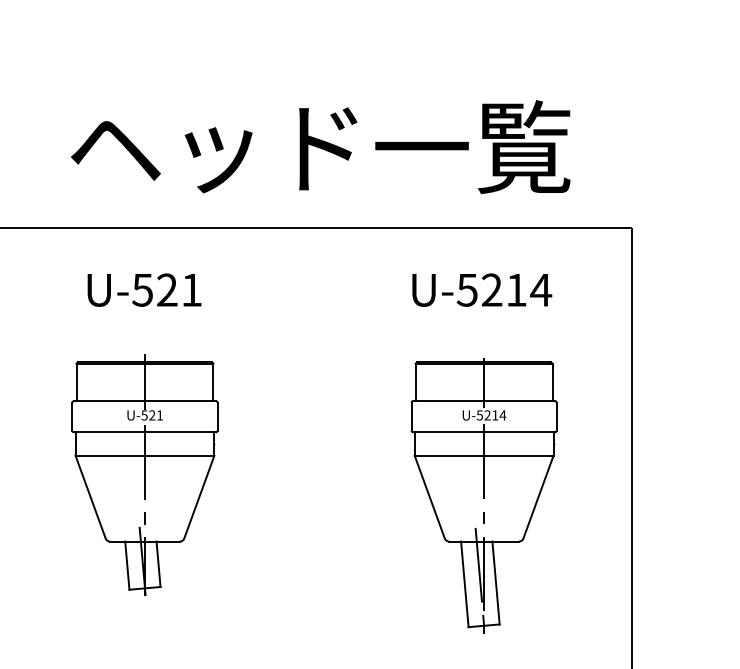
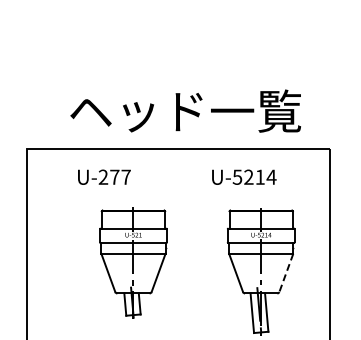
text: (166, 288) -> (114, 176), U-521 -> U-277
text: (482, 288) -> (244, 176), moved
part: (145, 474) -> (133, 262), moved
line: (538, 498) -> (286, 273), solid -> dashed

